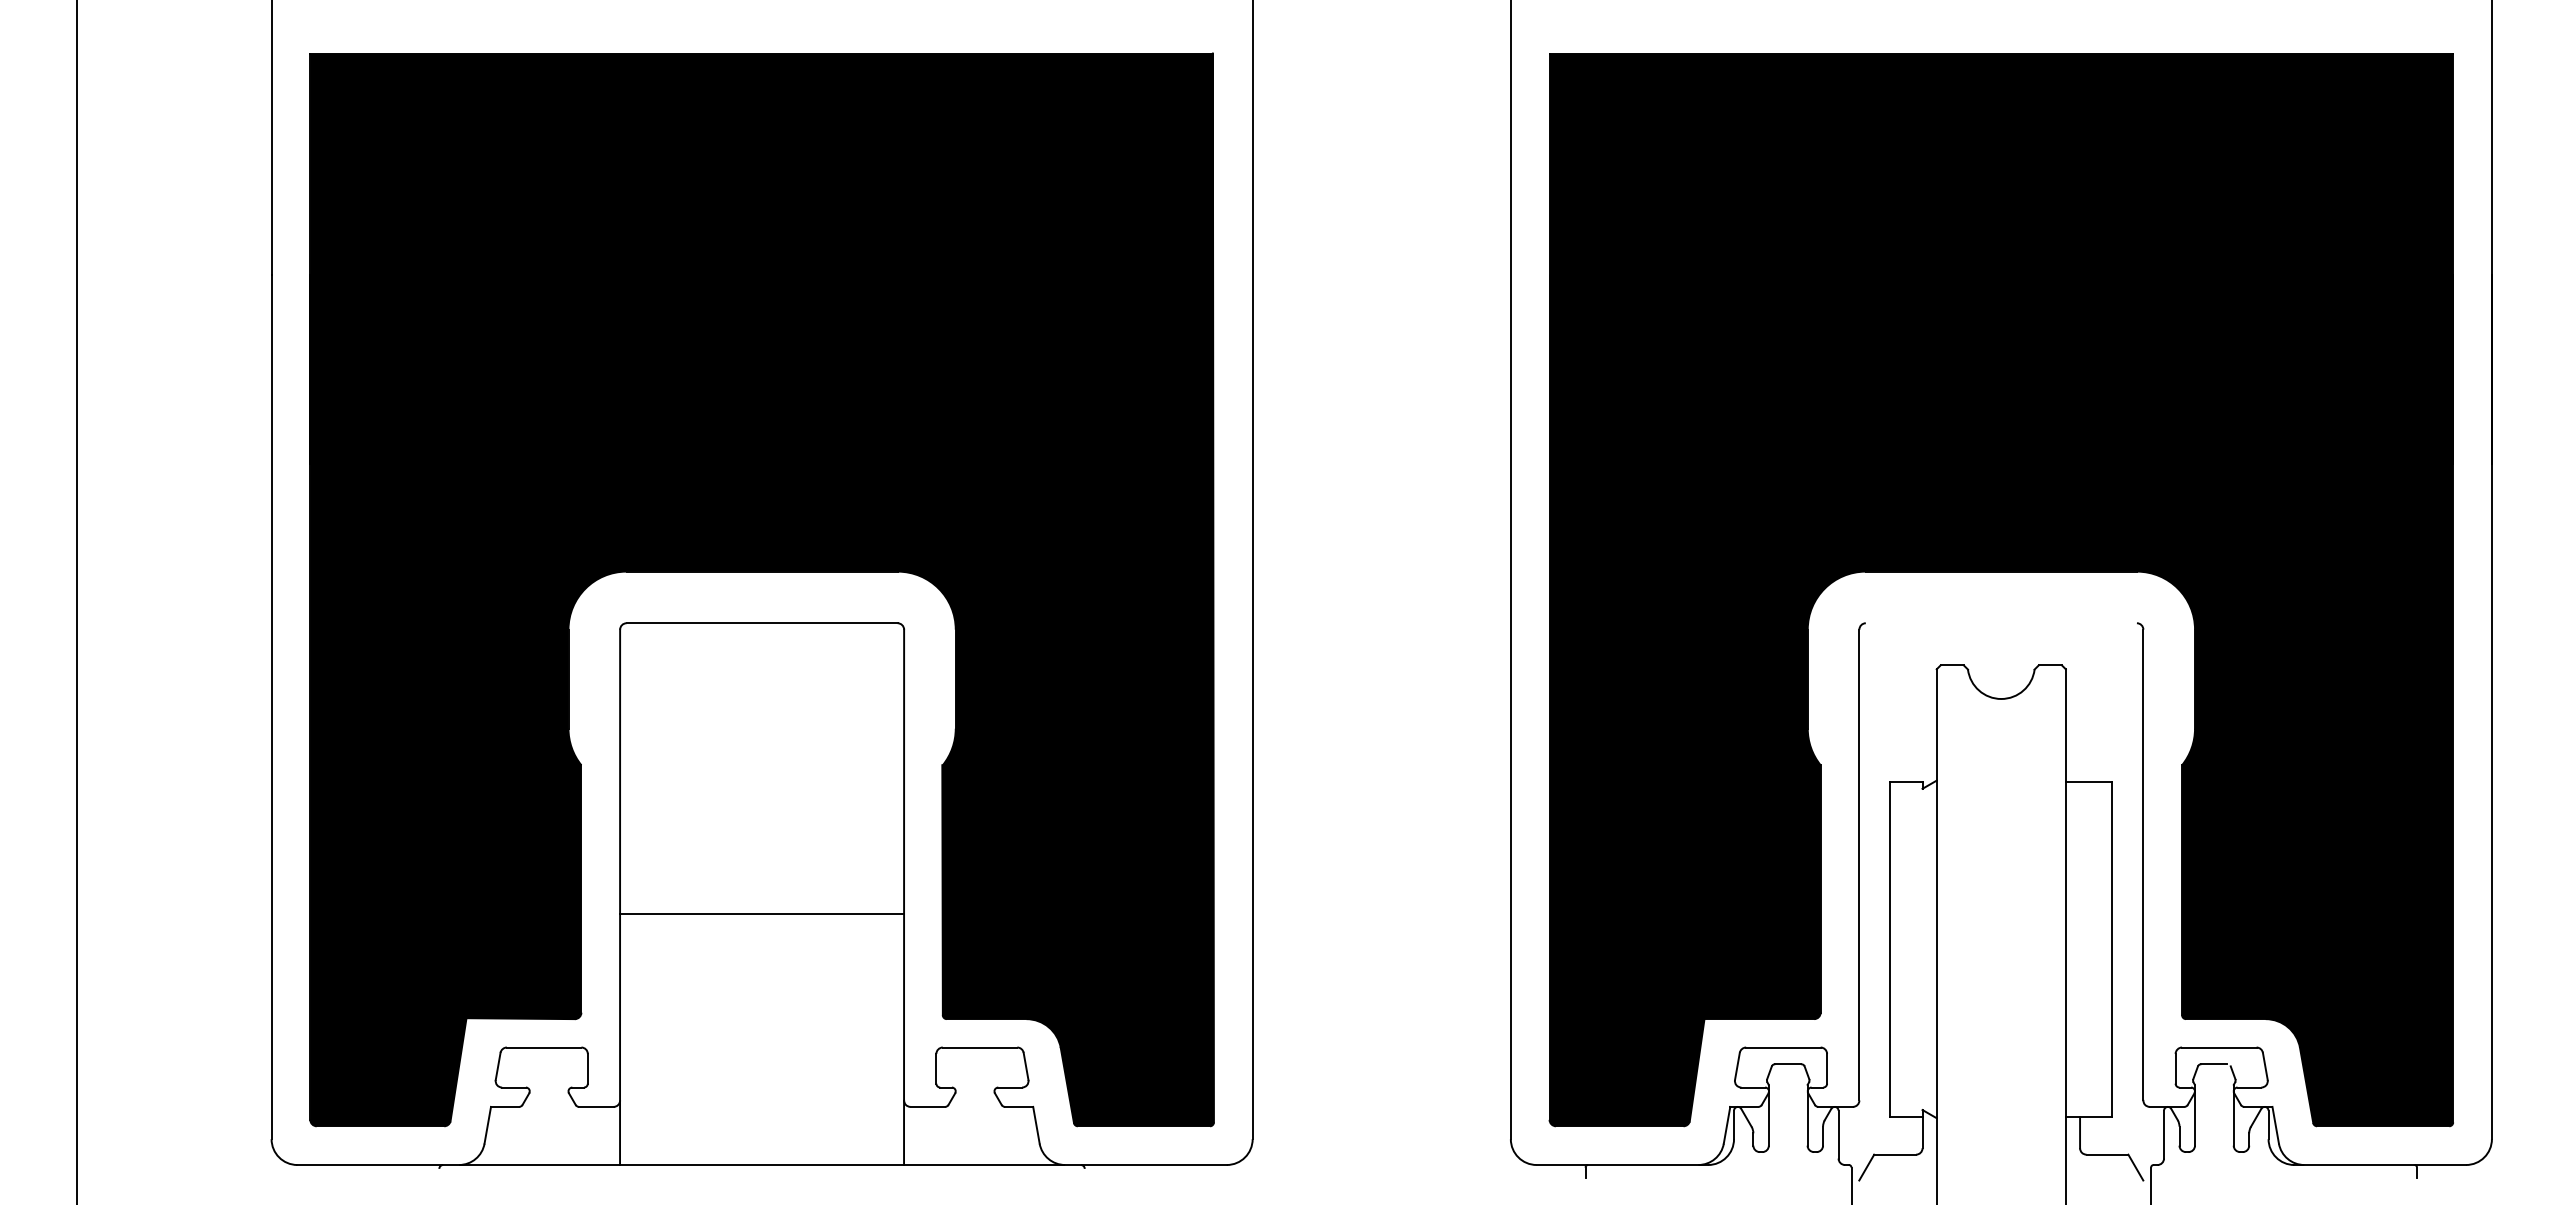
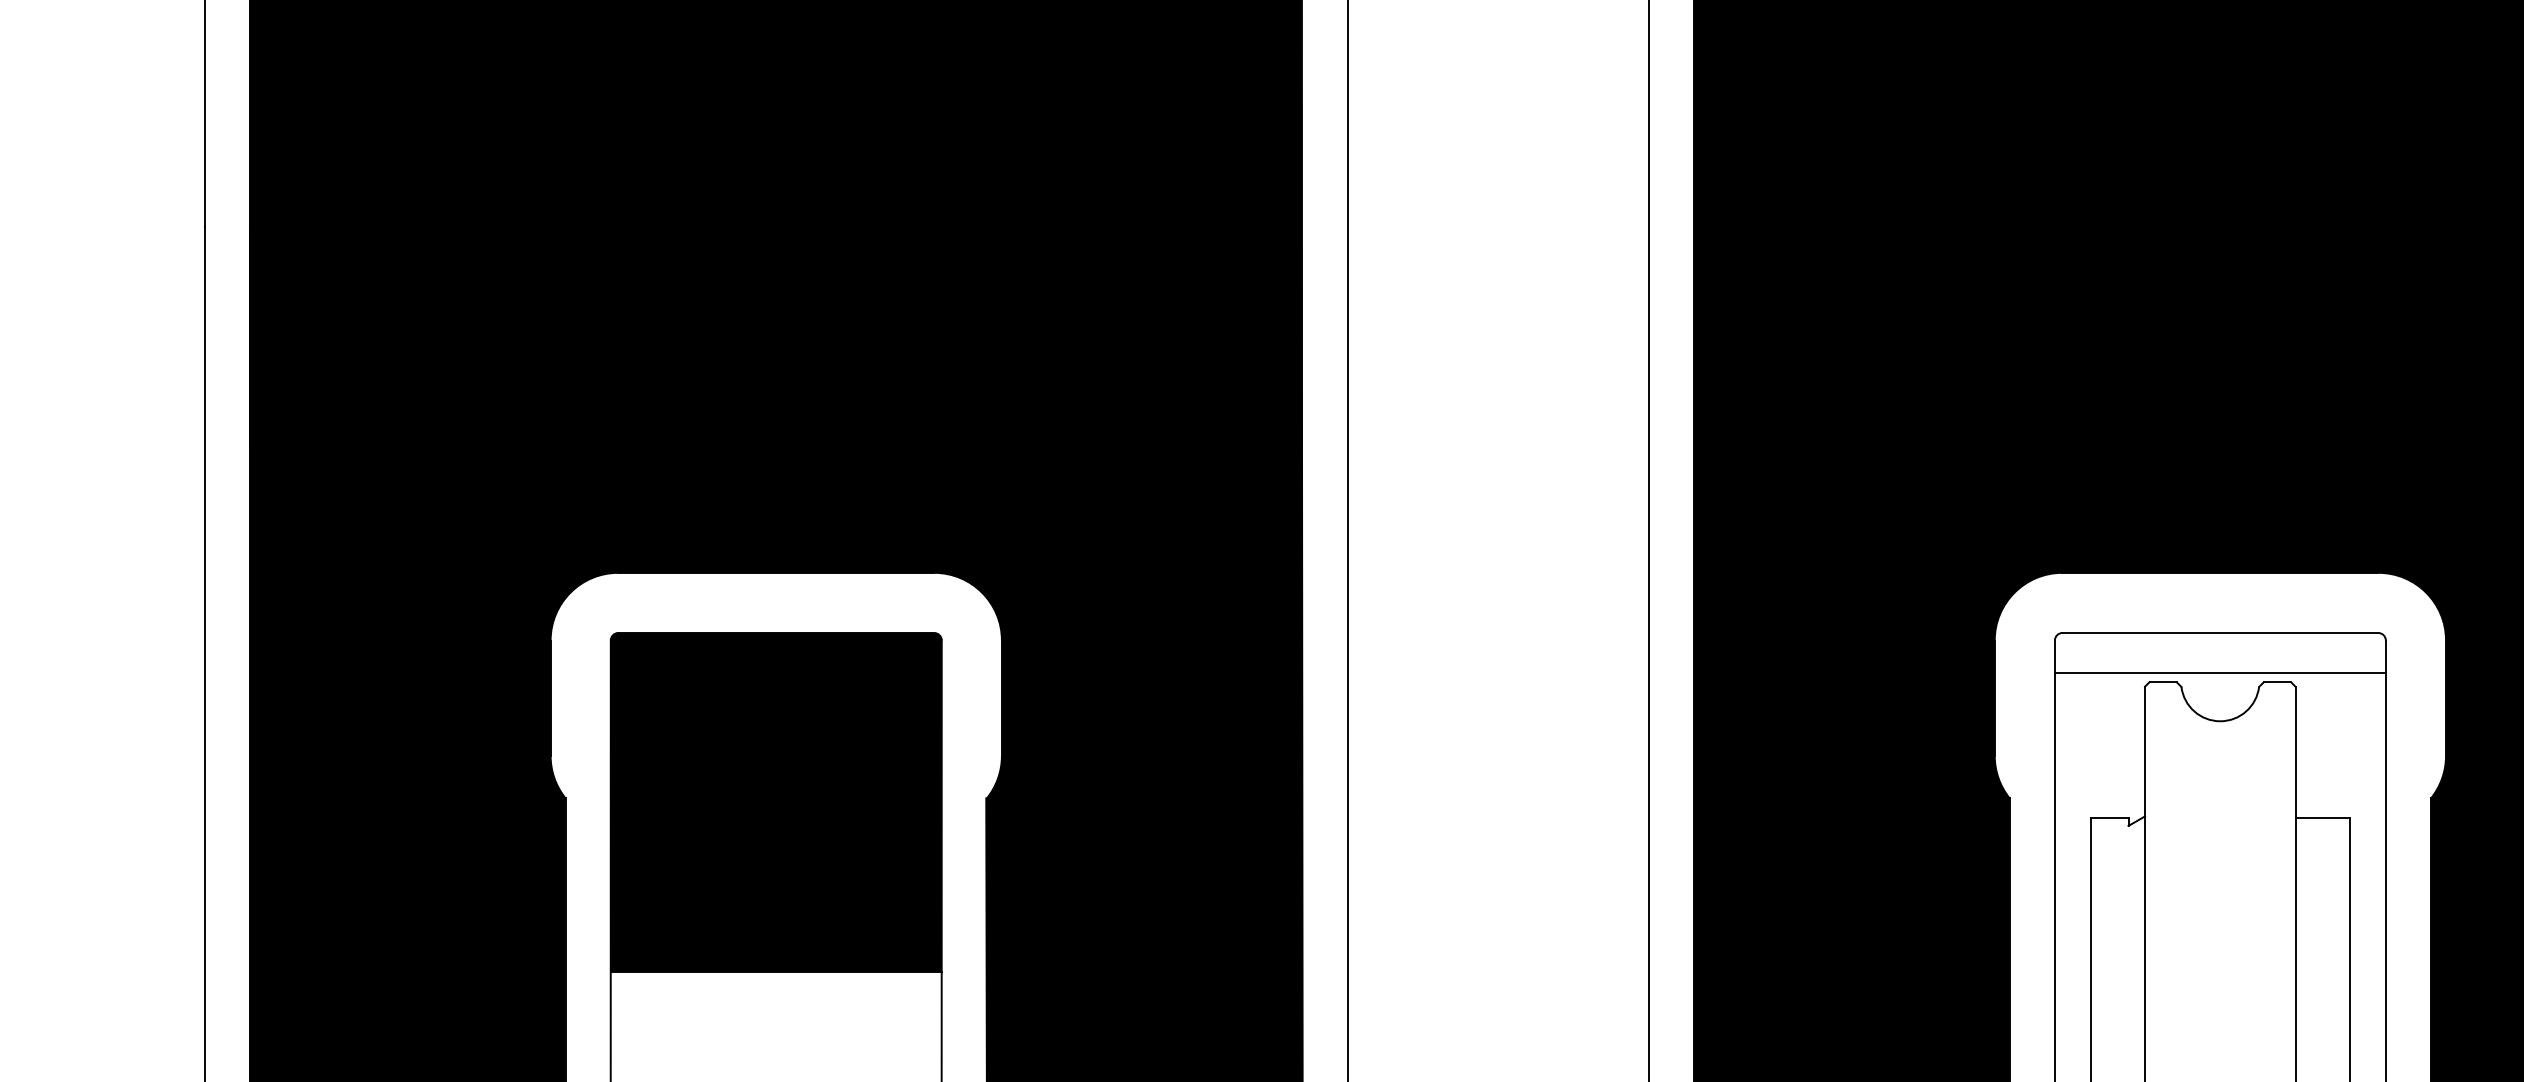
line: (2000, 623) -> (2219, 633), added
line: (2001, 657) -> (2220, 672), added
fill: (762, 768) -> (776, 802), added

